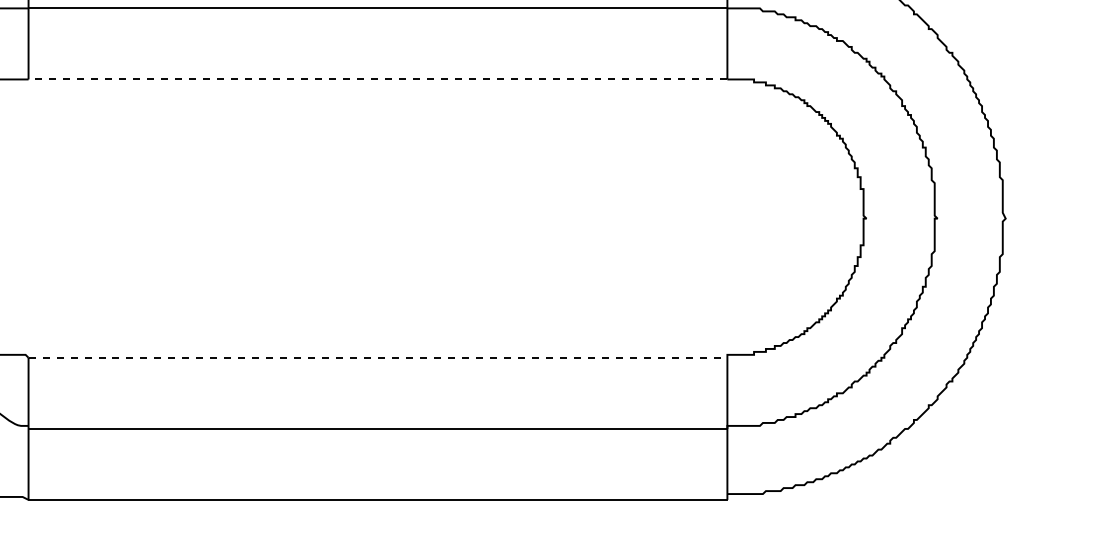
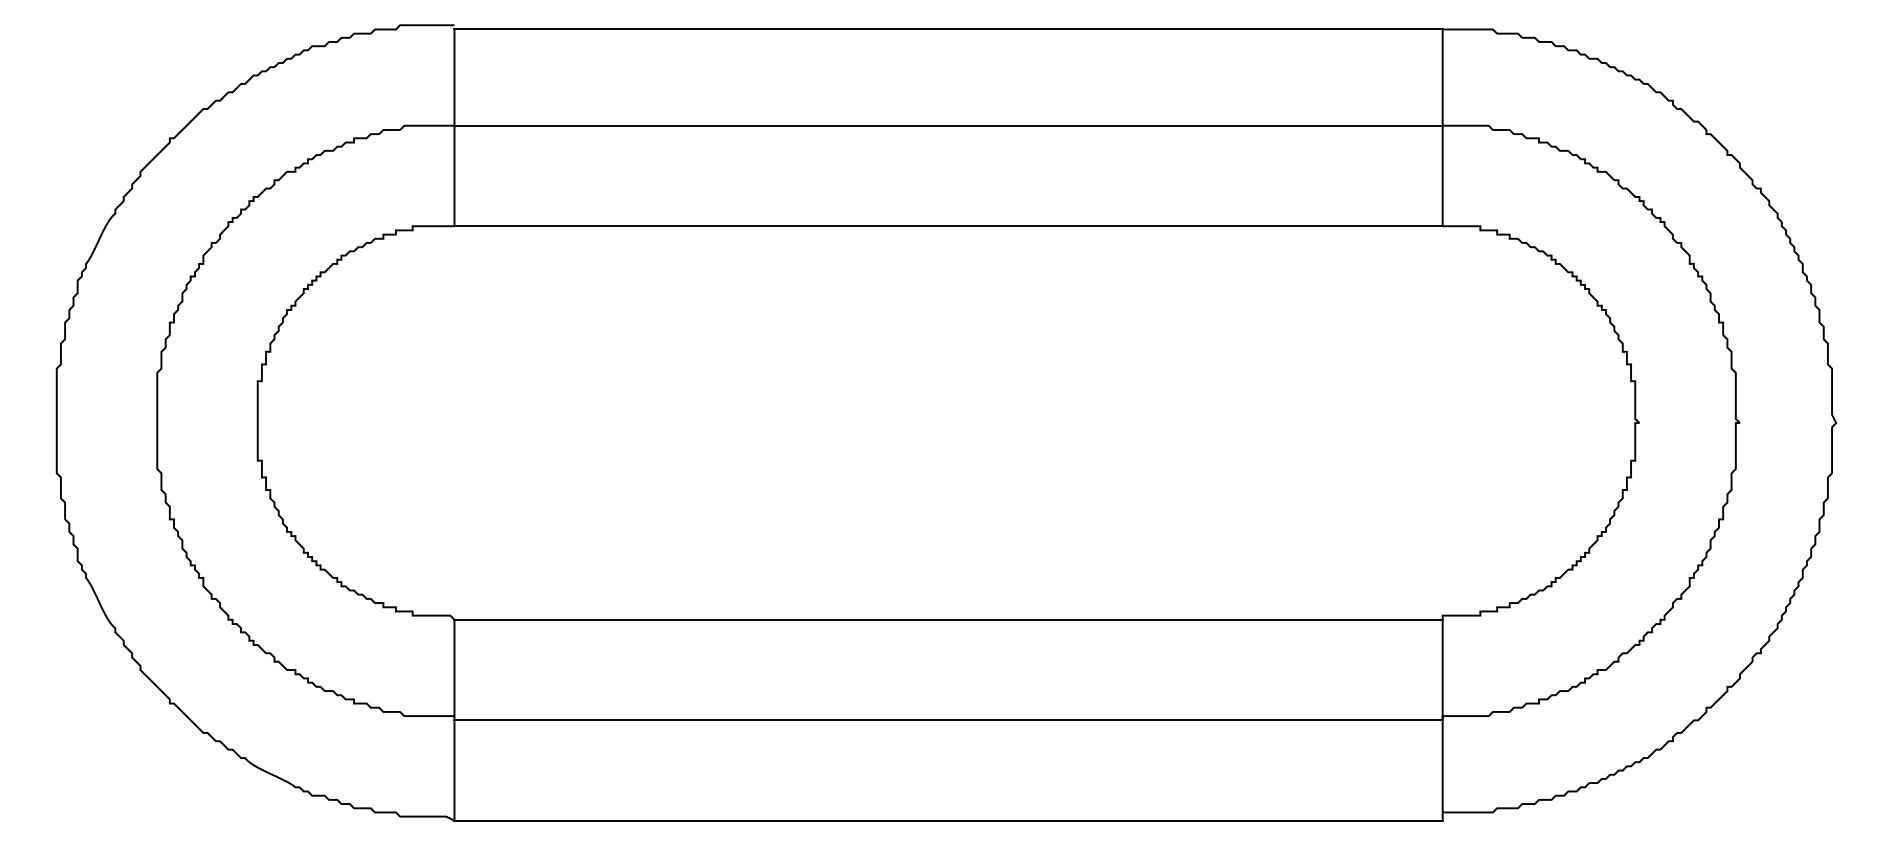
line: (377, 79) -> (948, 226), dashed -> solid
line: (378, 357) -> (949, 619), dashed -> solid

